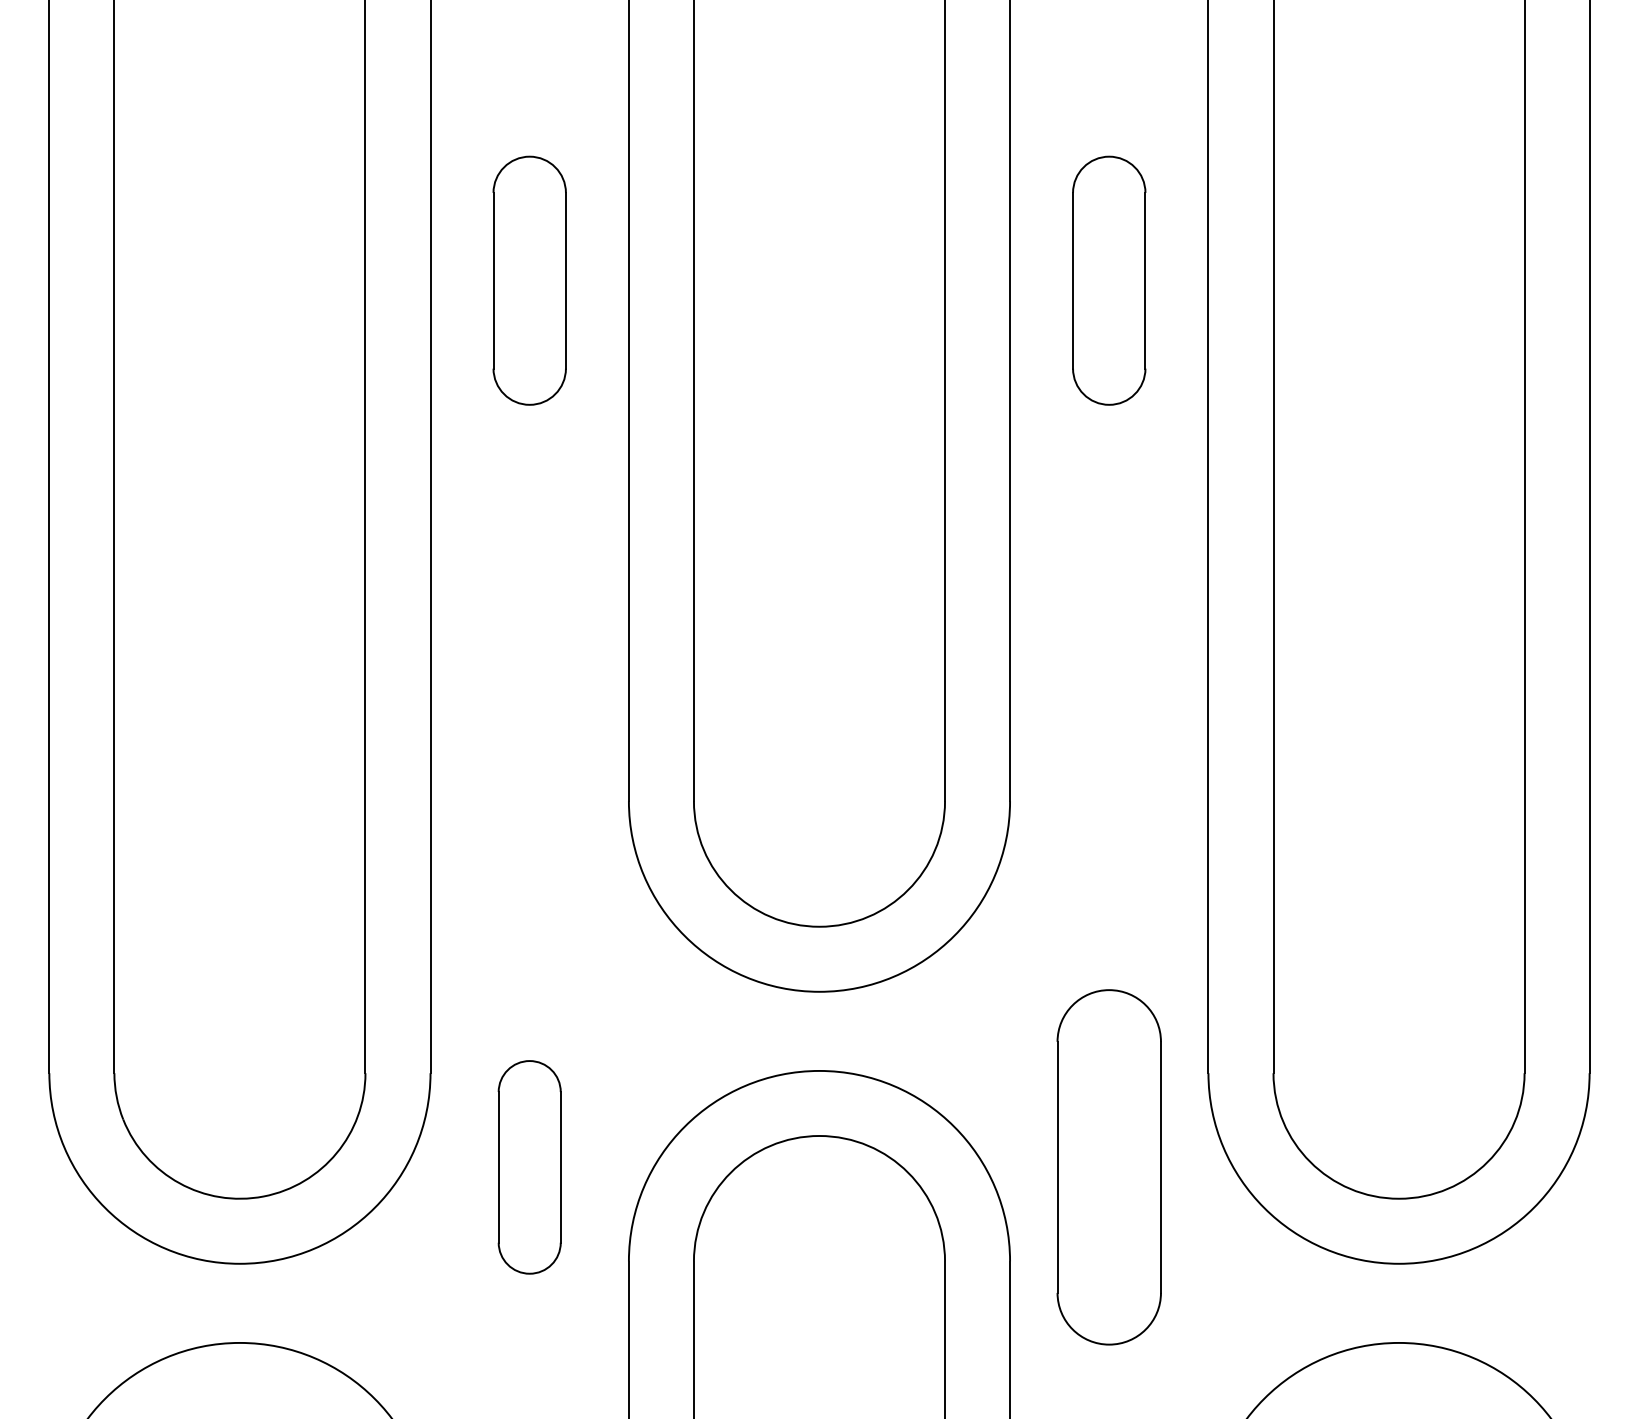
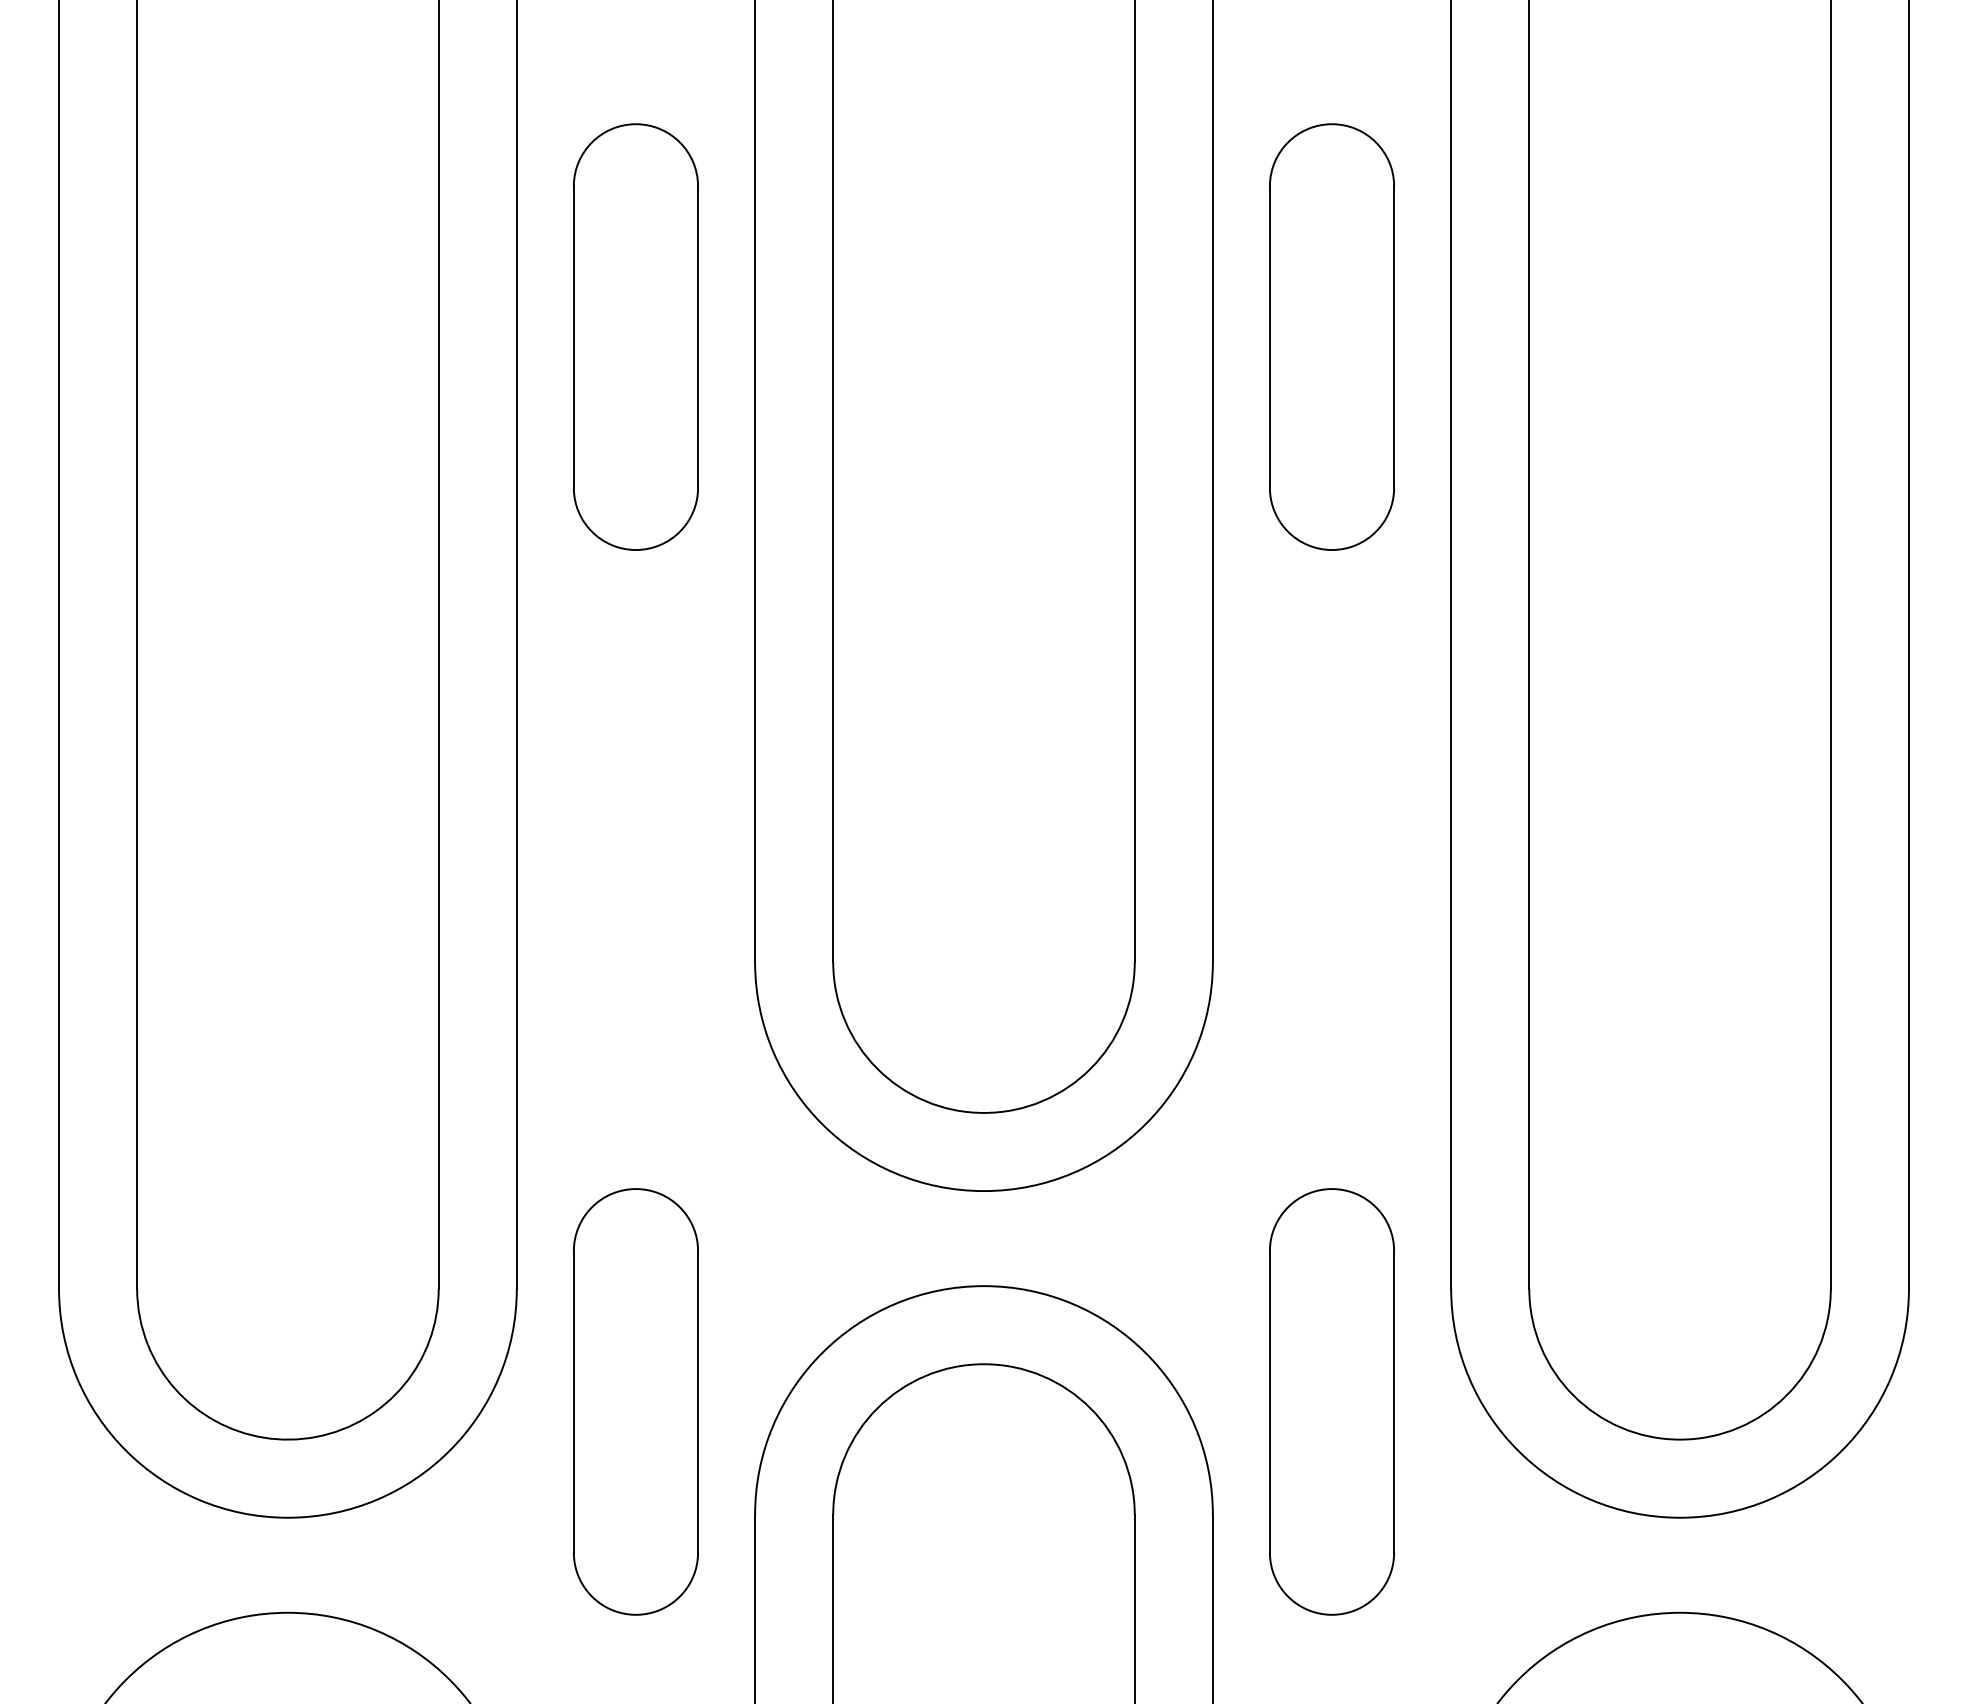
part: (529, 280) -> (635, 336), size x1.43
part: (1108, 280) -> (1331, 336), size x1.43
part: (529, 1167) -> (635, 1401), size x1.67

